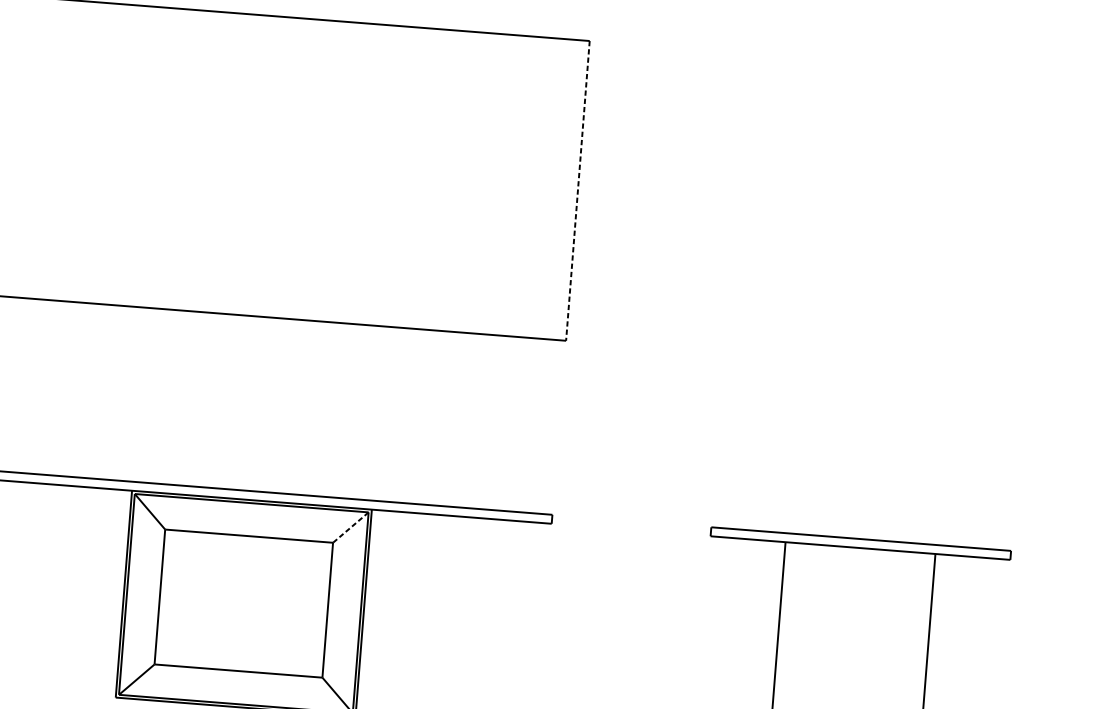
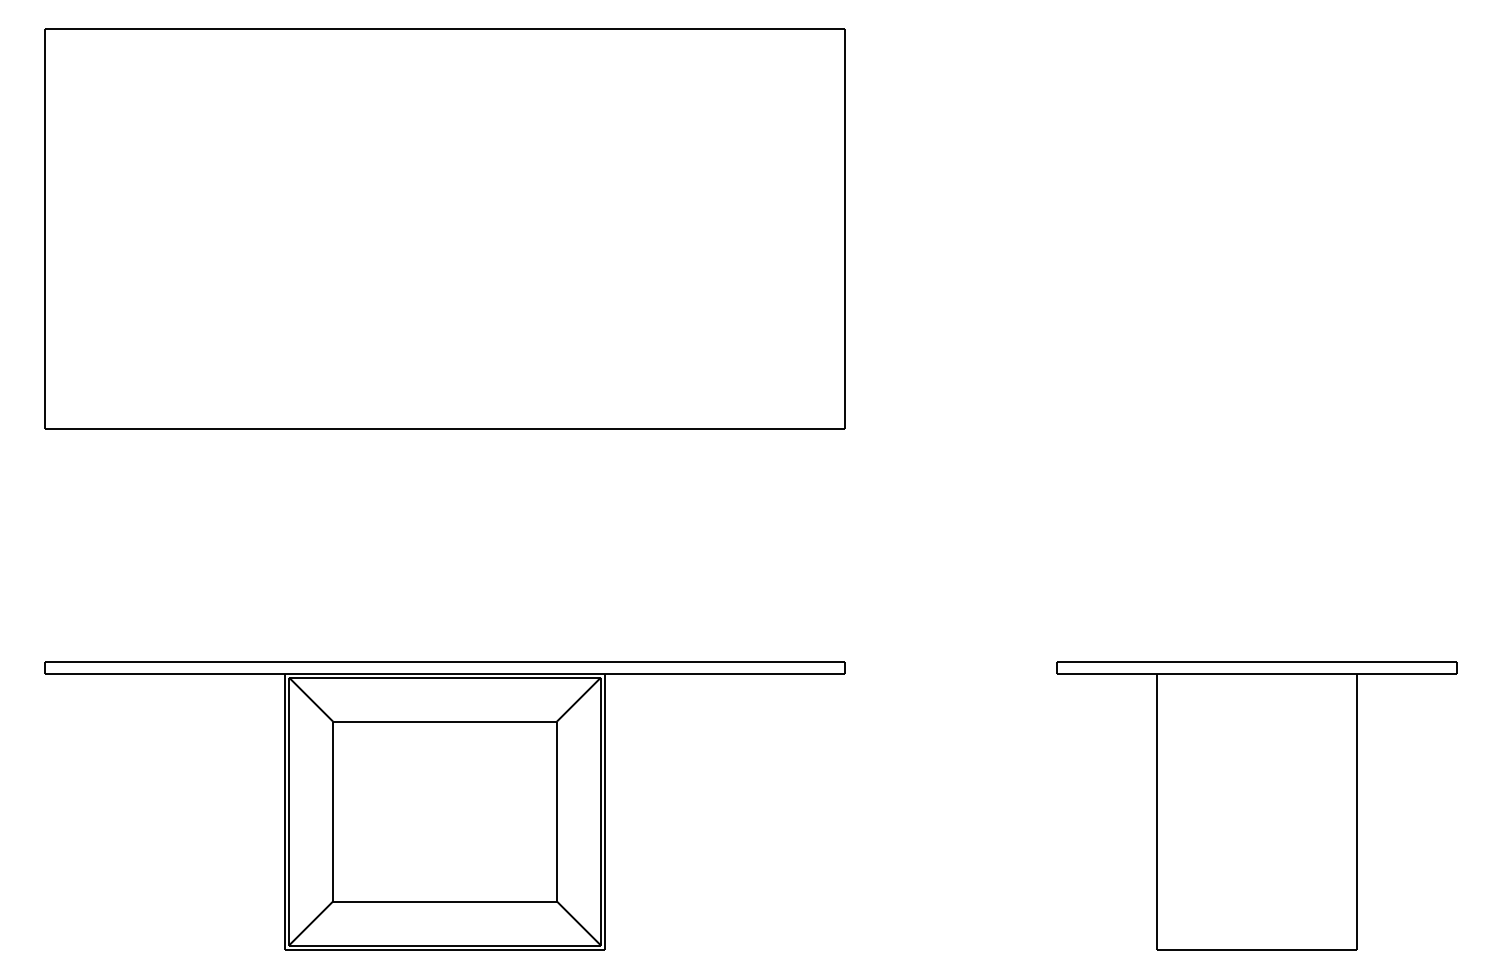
line: (577, 190) -> (844, 229), dashed -> solid
line: (350, 527) -> (578, 699), dashed -> solid

